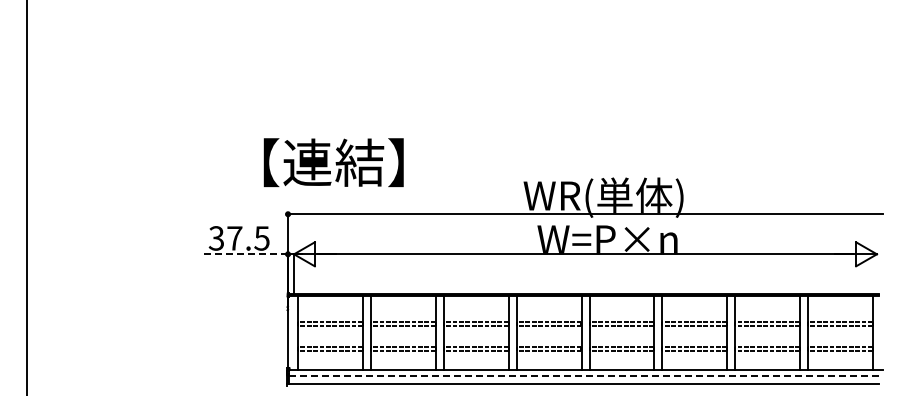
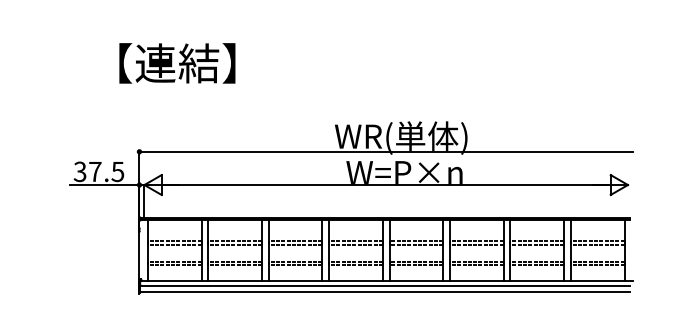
text: (333, 162) -> (177, 63), moved
line: (245, 254) -> (104, 185), dashed -> solid
line: (583, 375) -> (384, 285), dashed -> solid

